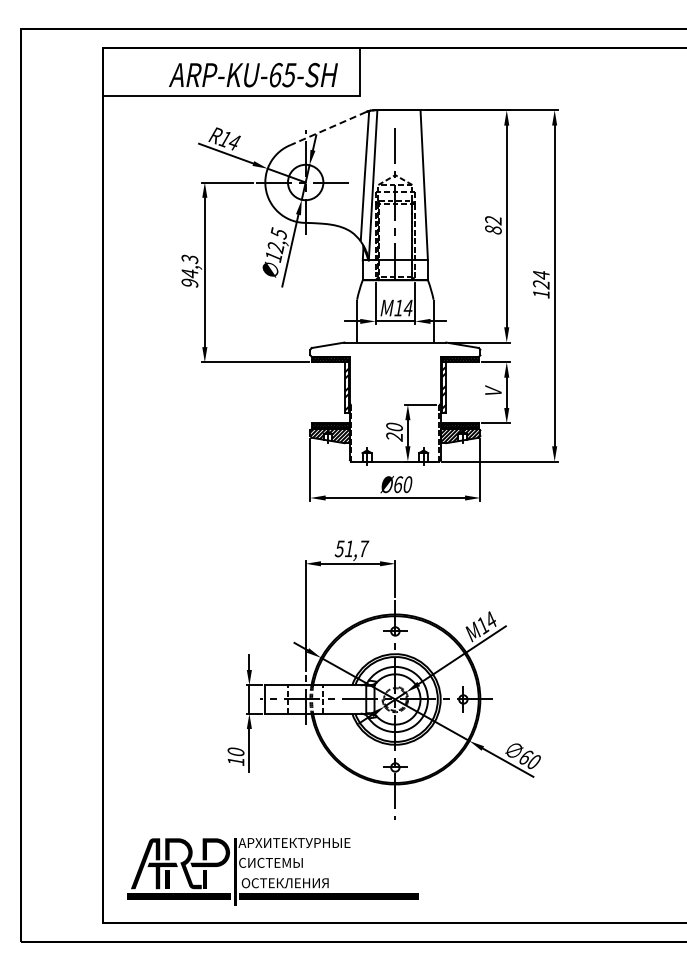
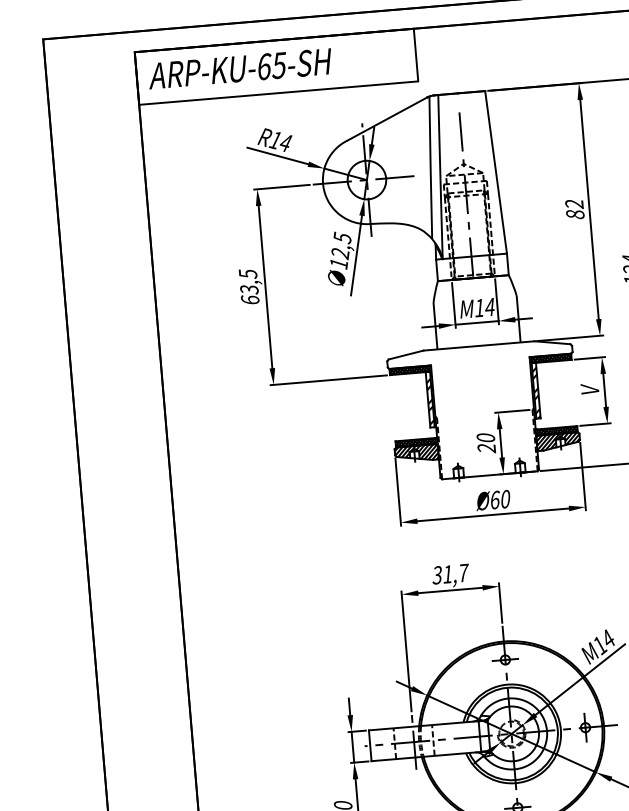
text: (253, 74) -> (240, 68), moved
line: (328, 128) -> (386, 119), dashed -> solid
text: (189, 270) -> (248, 286), 94,3 -> 63,5
text: (340, 548) -> (438, 574), 51,7 -> 31,7

